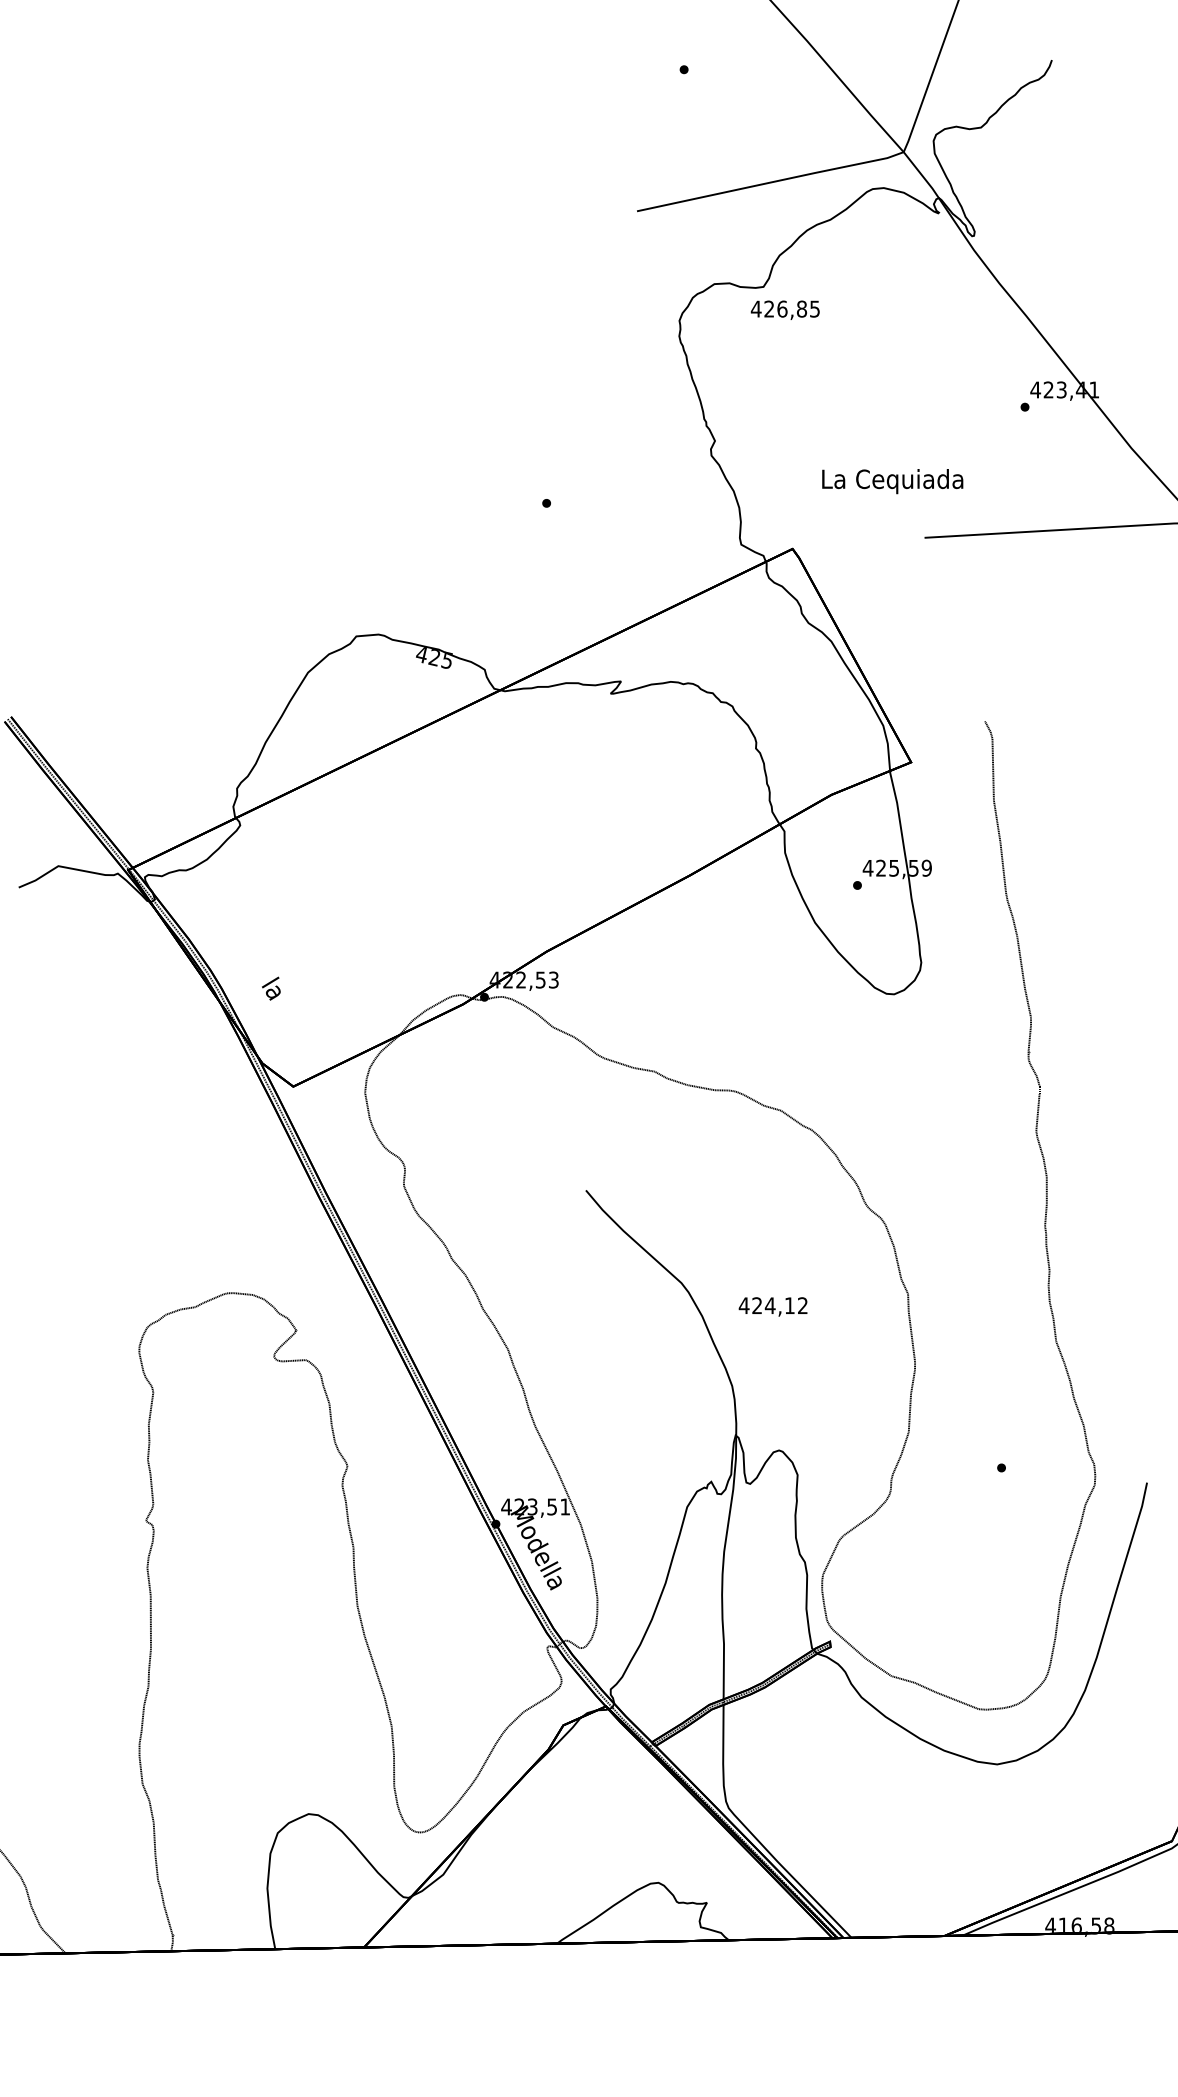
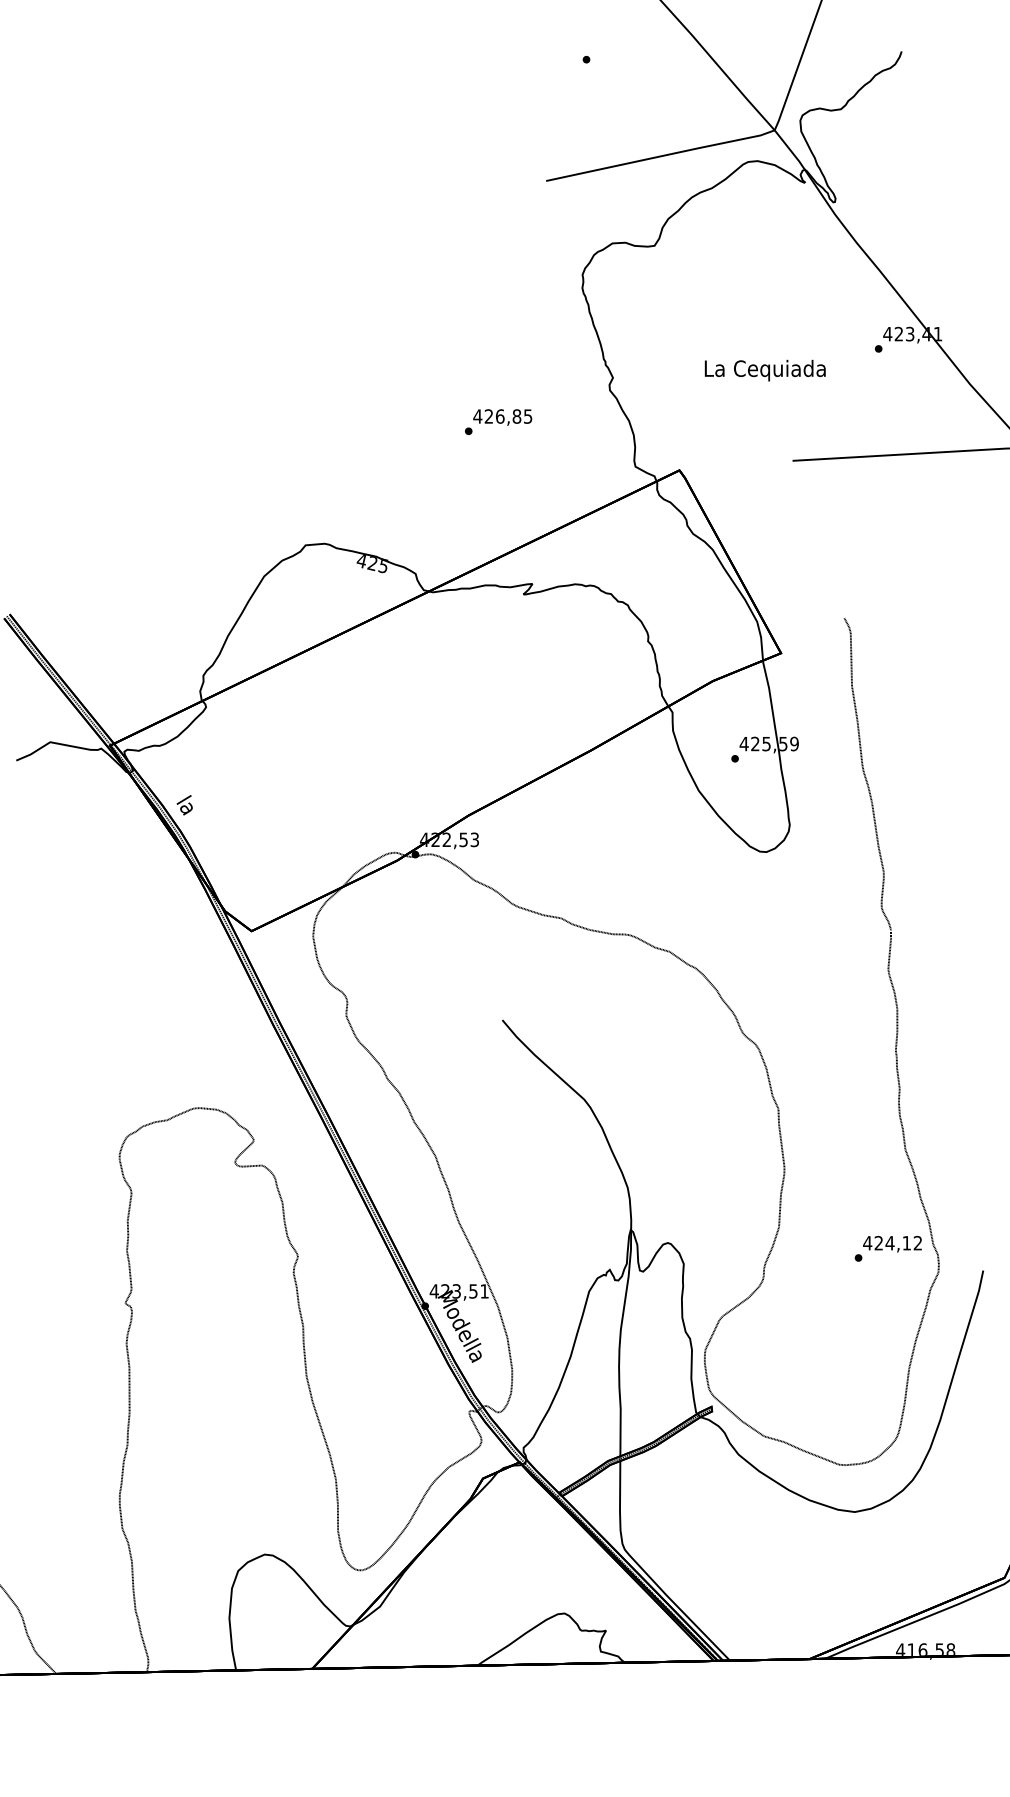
text: (784, 309) -> (502, 416), moved
text: (892, 481) -> (765, 370), moved
text: (271, 988) -> (184, 805), moved
text: (772, 1306) -> (891, 1243), moved

